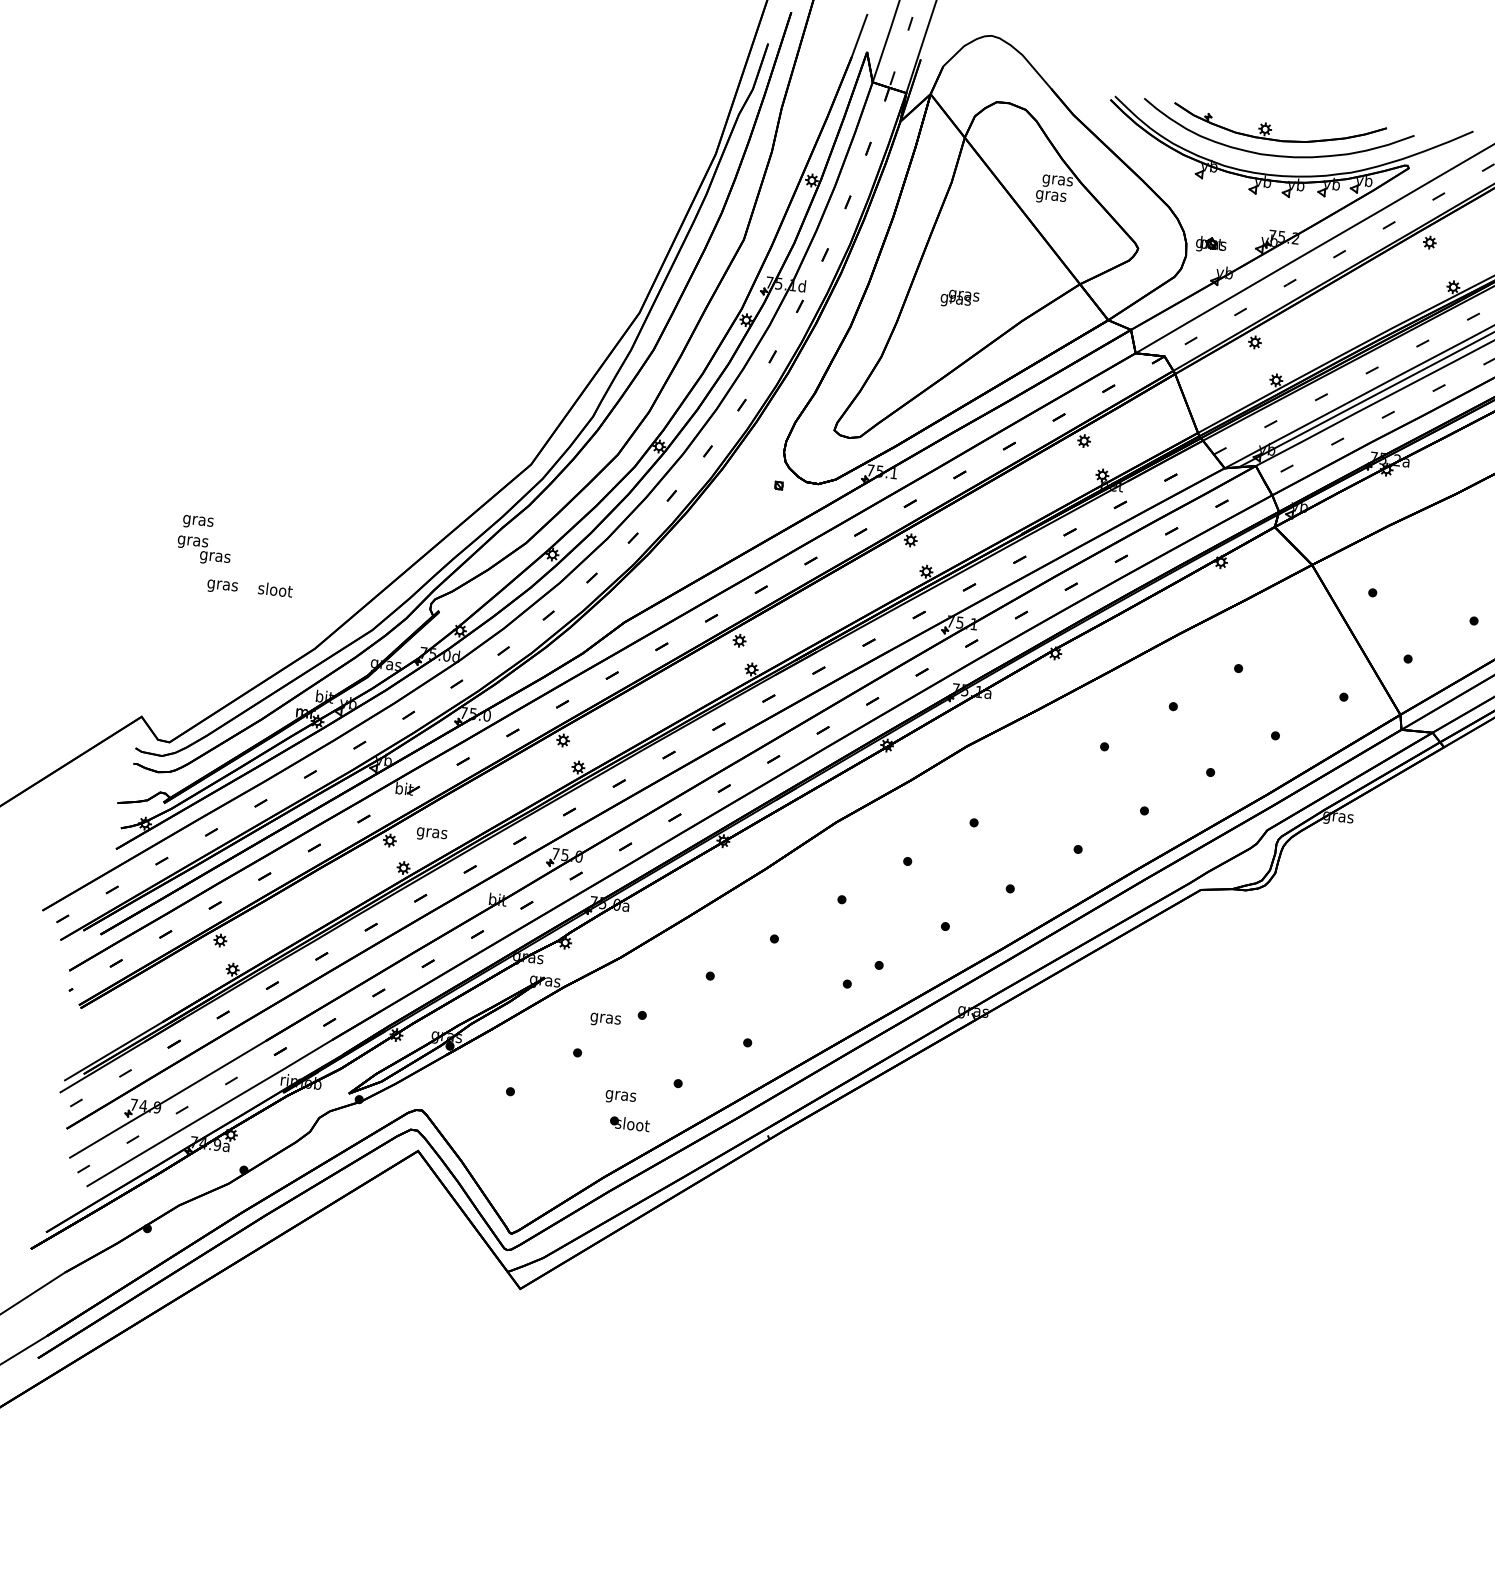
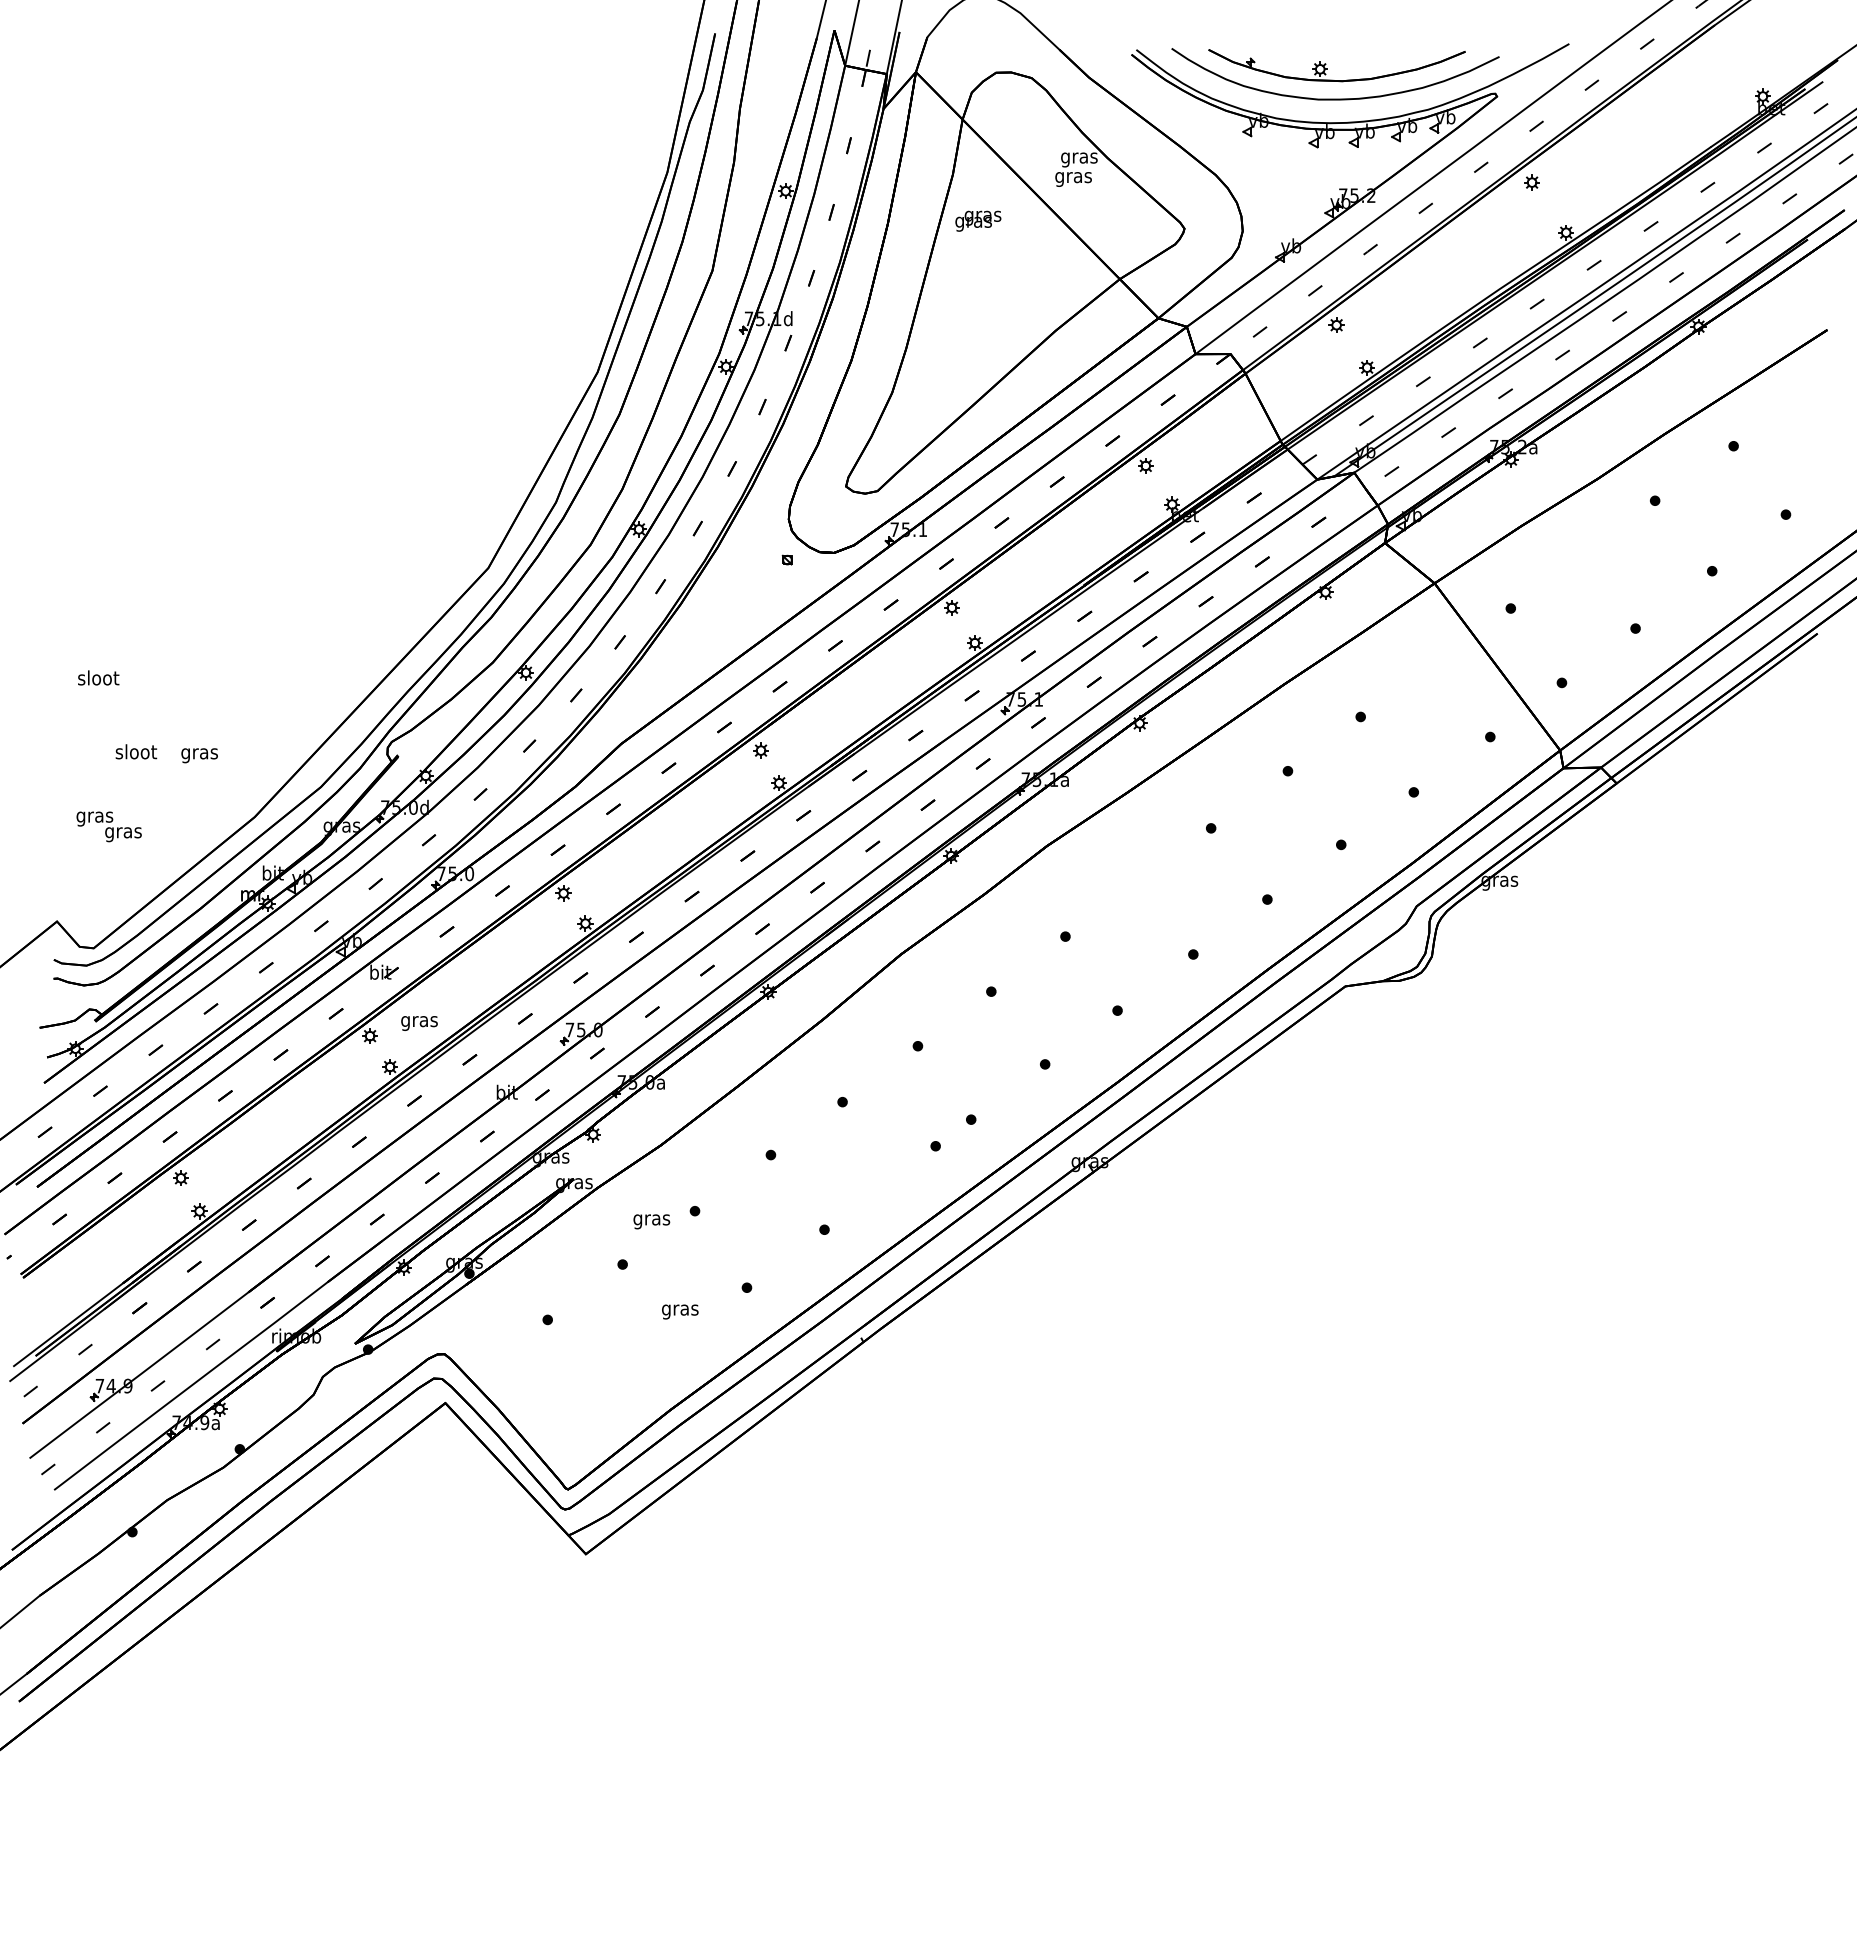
part: (1211, 244) -> (1271, 214), removed
text: (960, 298) -> (978, 220), moved
text: (198, 520) -> (98, 679), gras -> sloot
text: (203, 550) -> (108, 826), moved
text: (222, 585) -> (136, 753), gras -> sloot
text: (275, 591) -> (199, 753), sloot -> gras
part: (629, 1123) -> (694, 1341), removed

